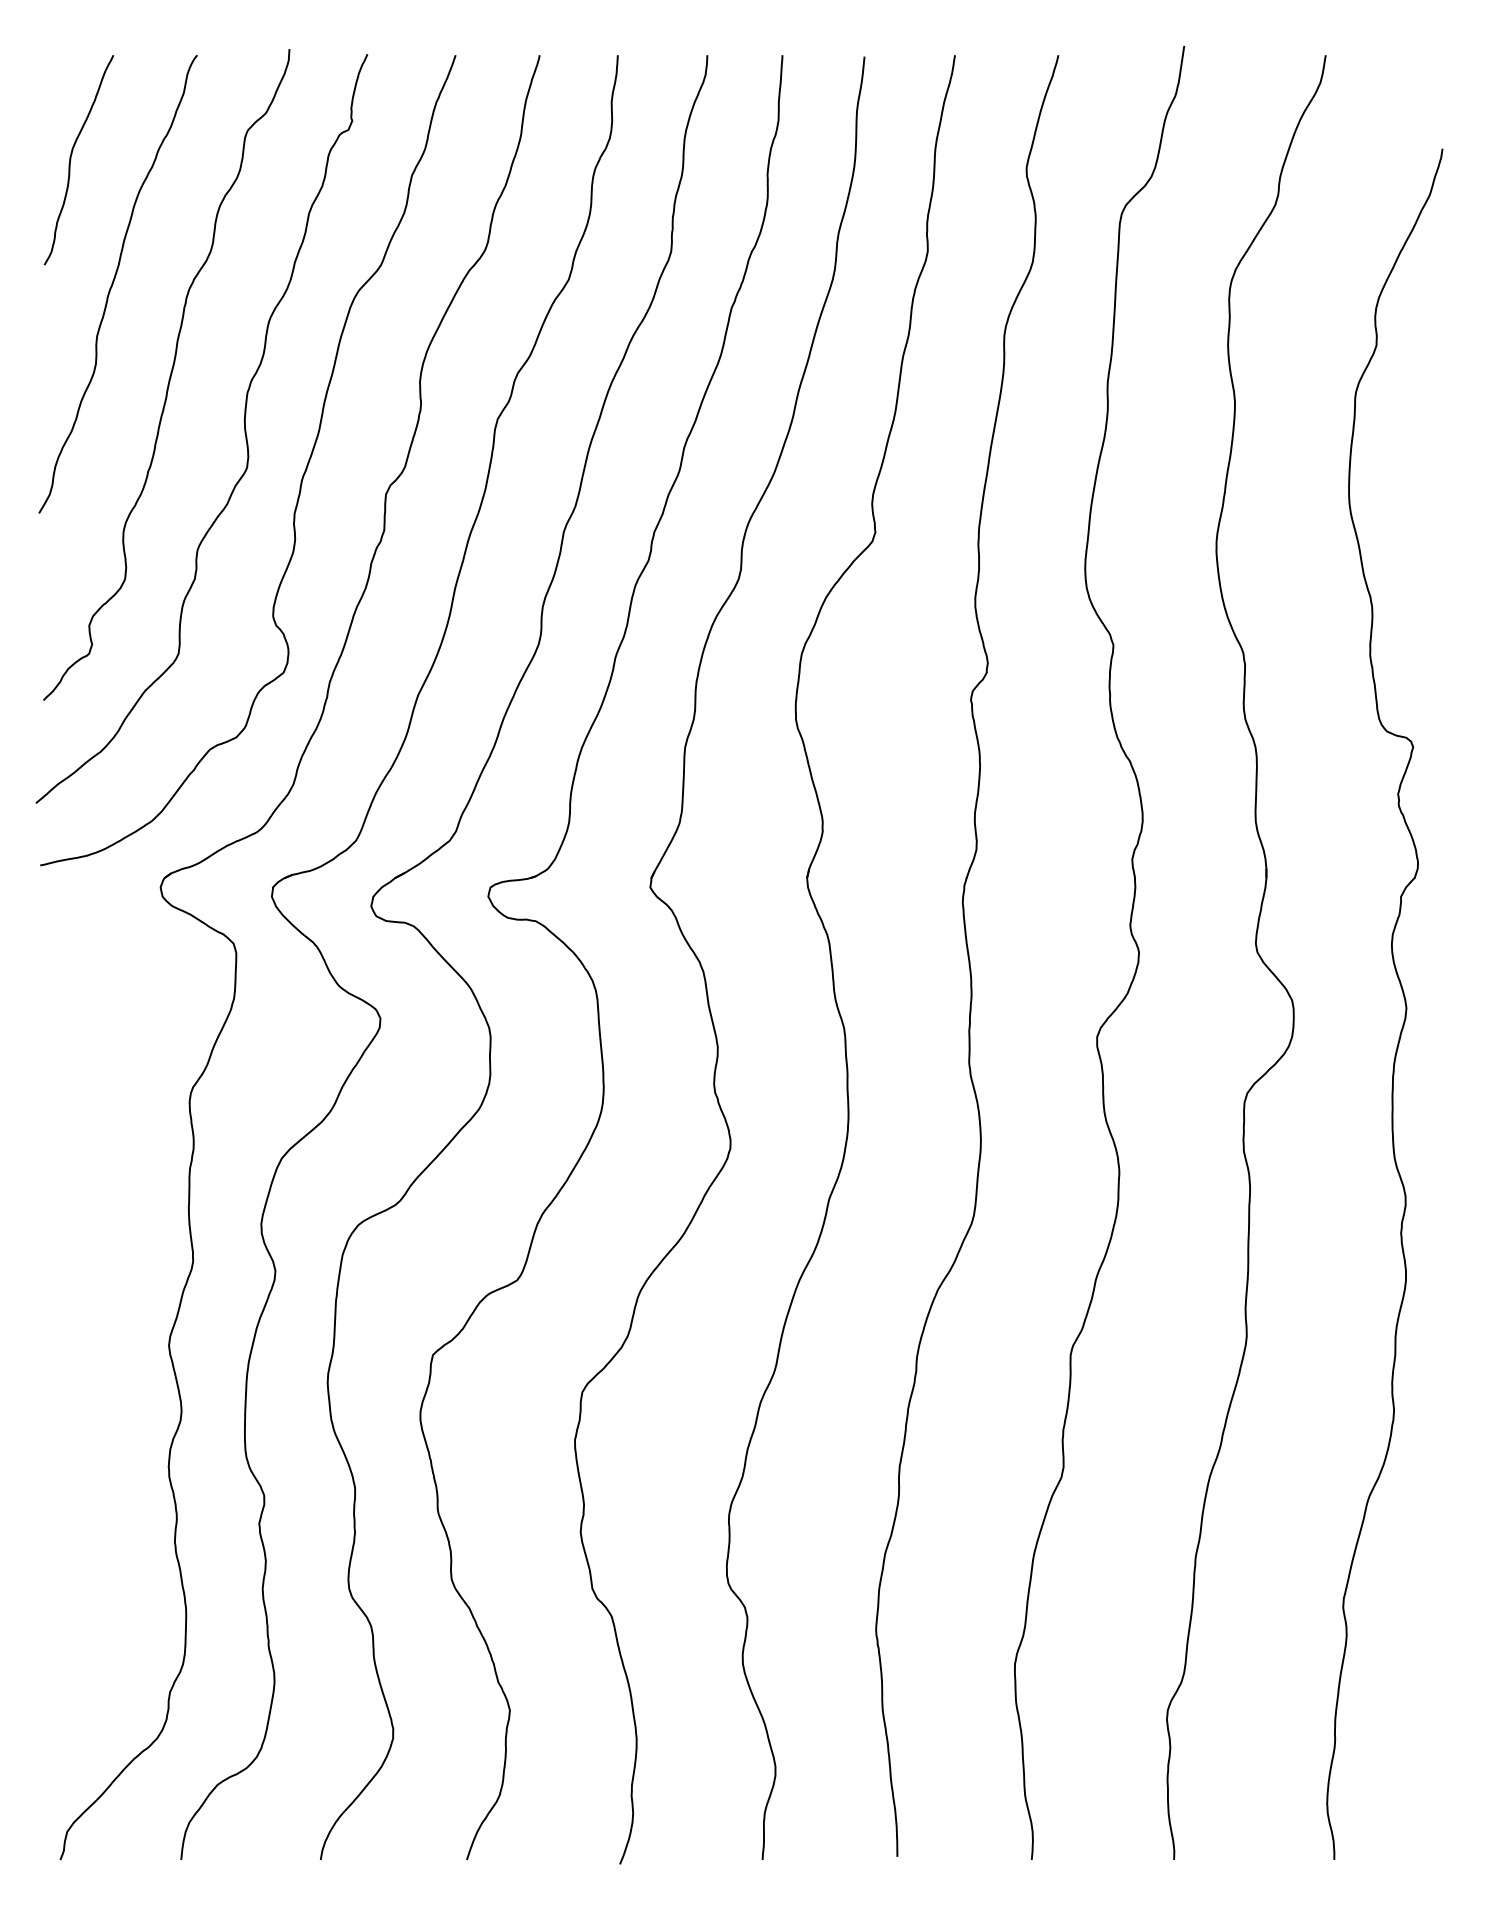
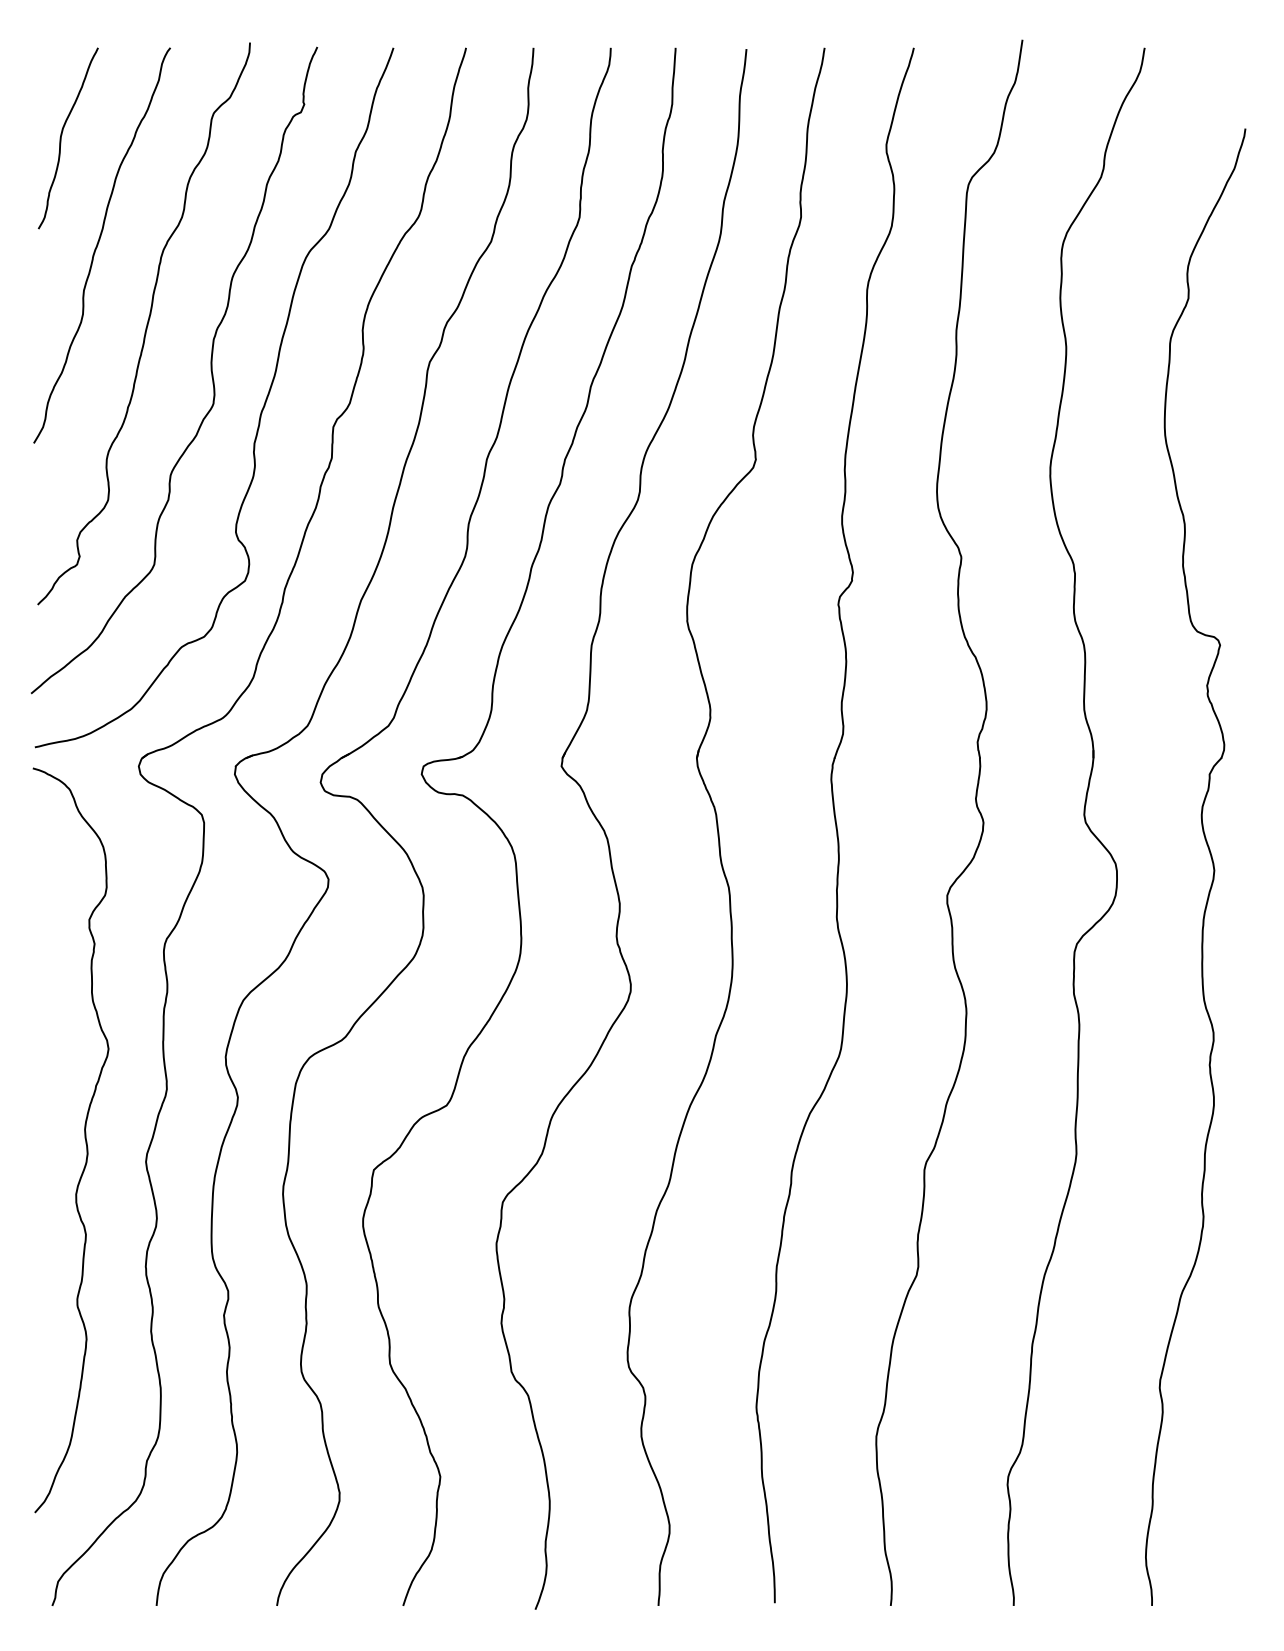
curve: (98, 1320) -> (85, 1140), added

